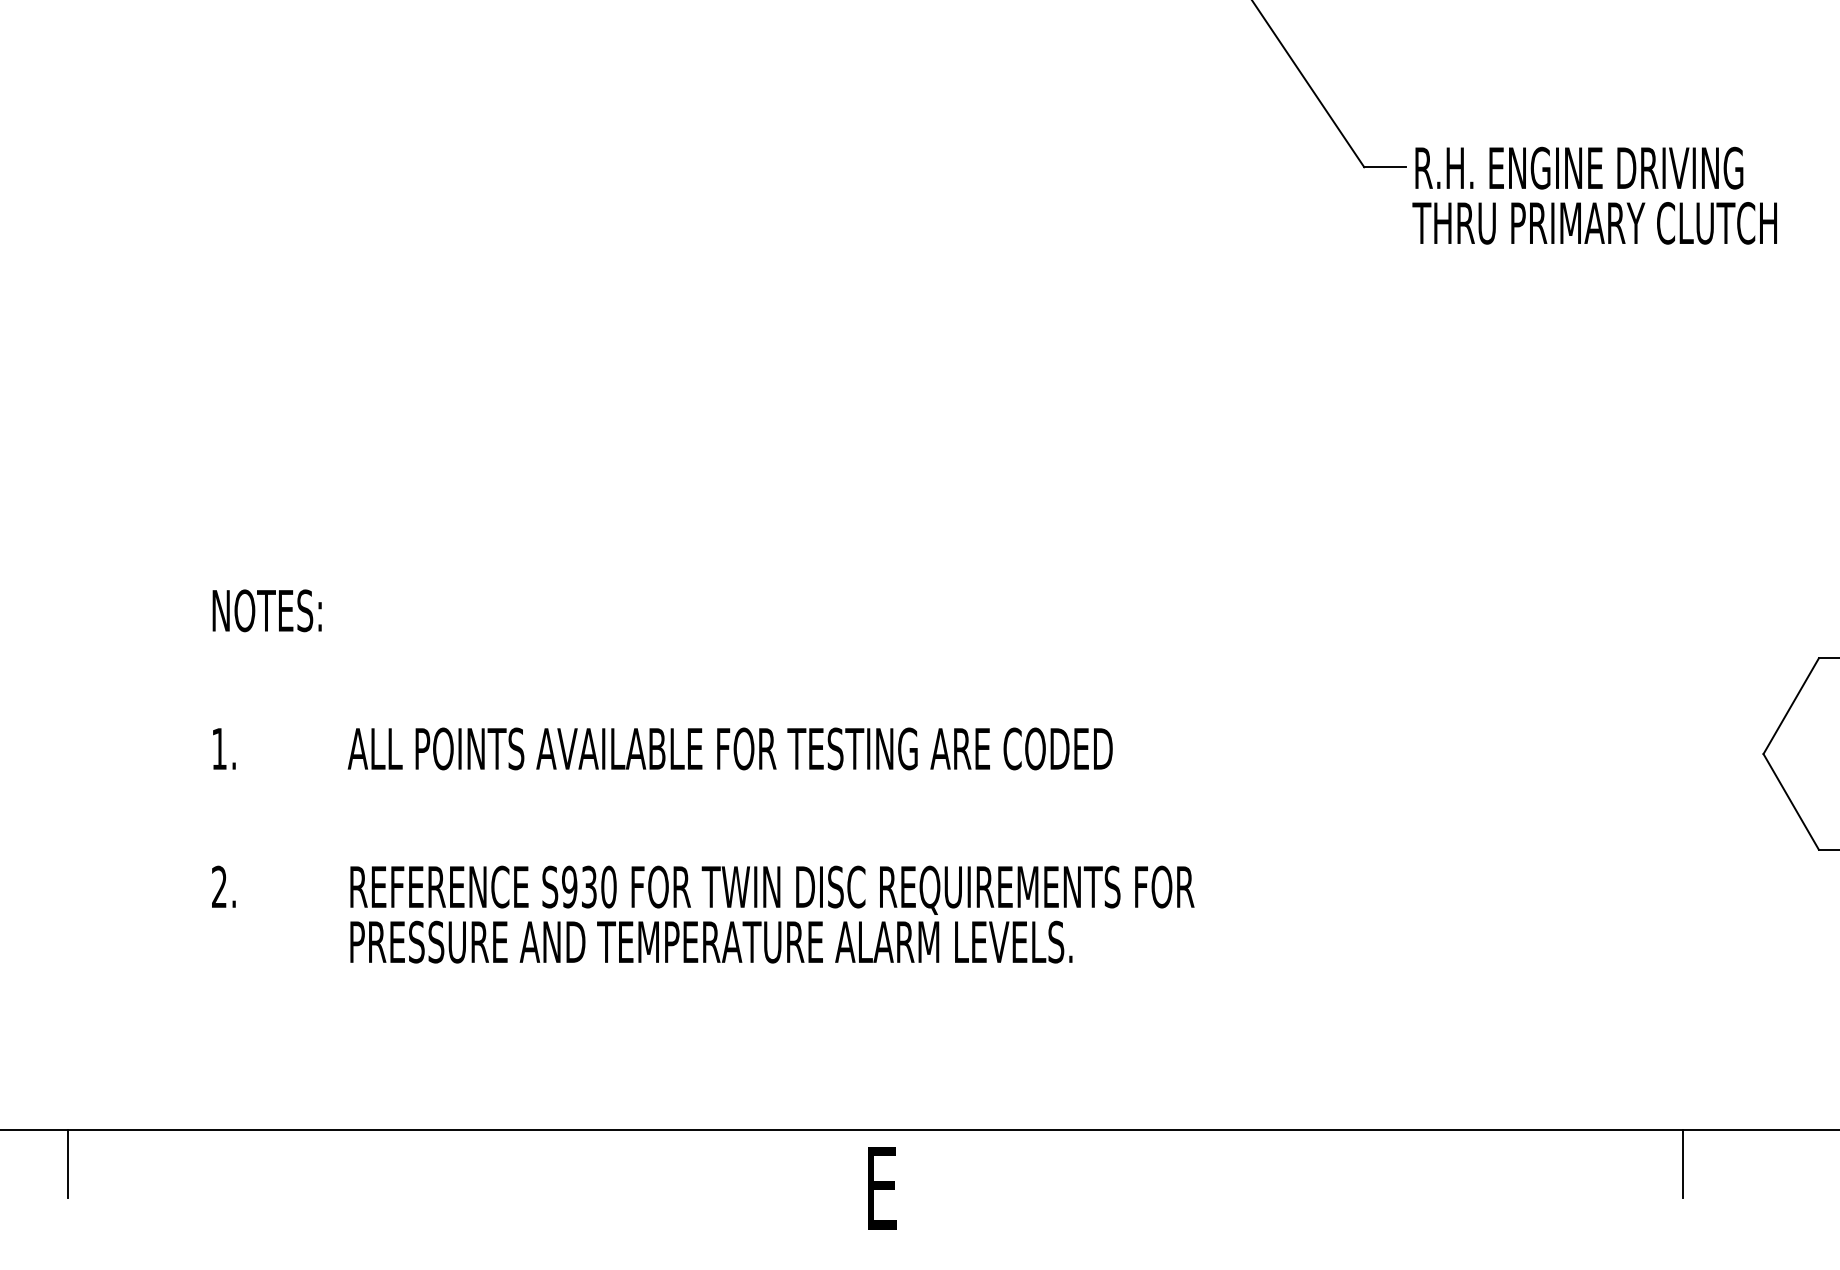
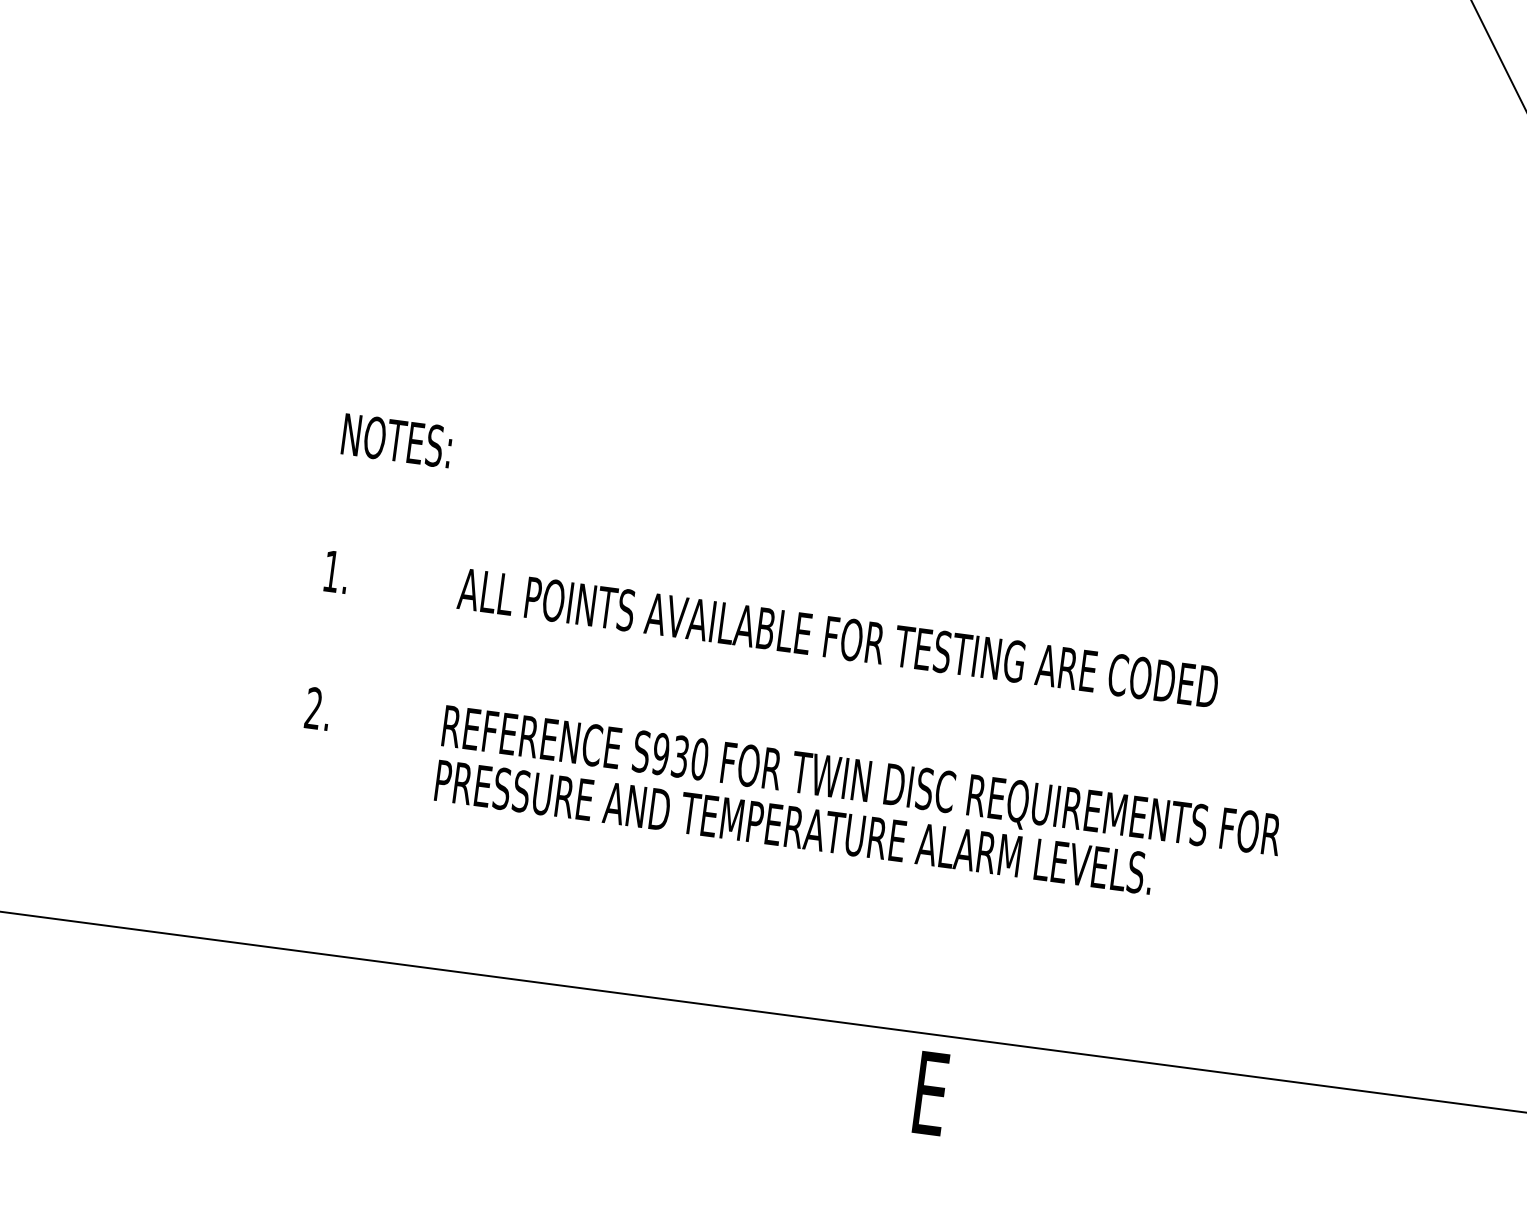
line: (68, 1163) -> (128, 962), removed

